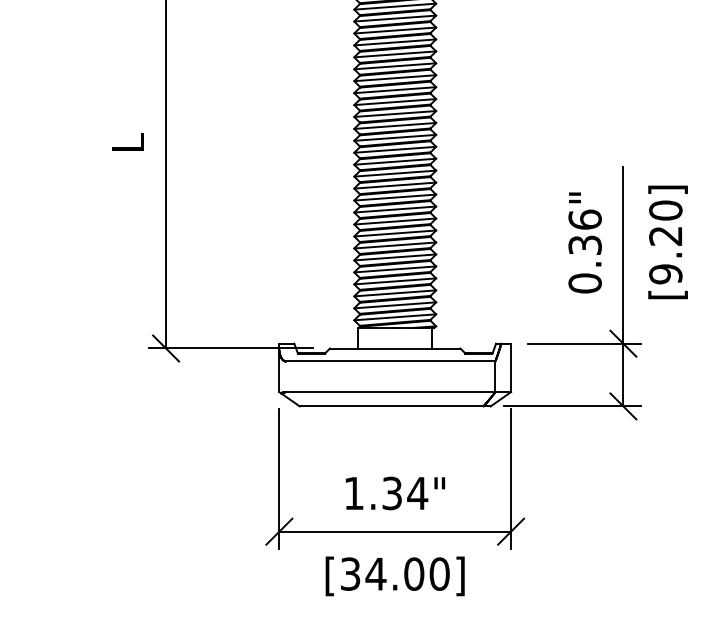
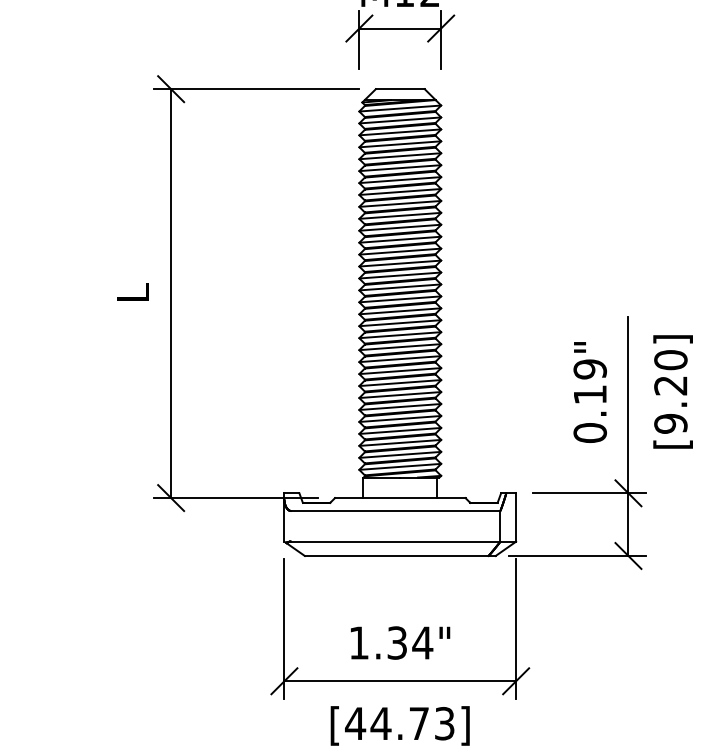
text: (584, 231) -> (589, 381), 0.36" -> 0.19"
text: (394, 573) -> (399, 723), [34.00] -> [44.73]

